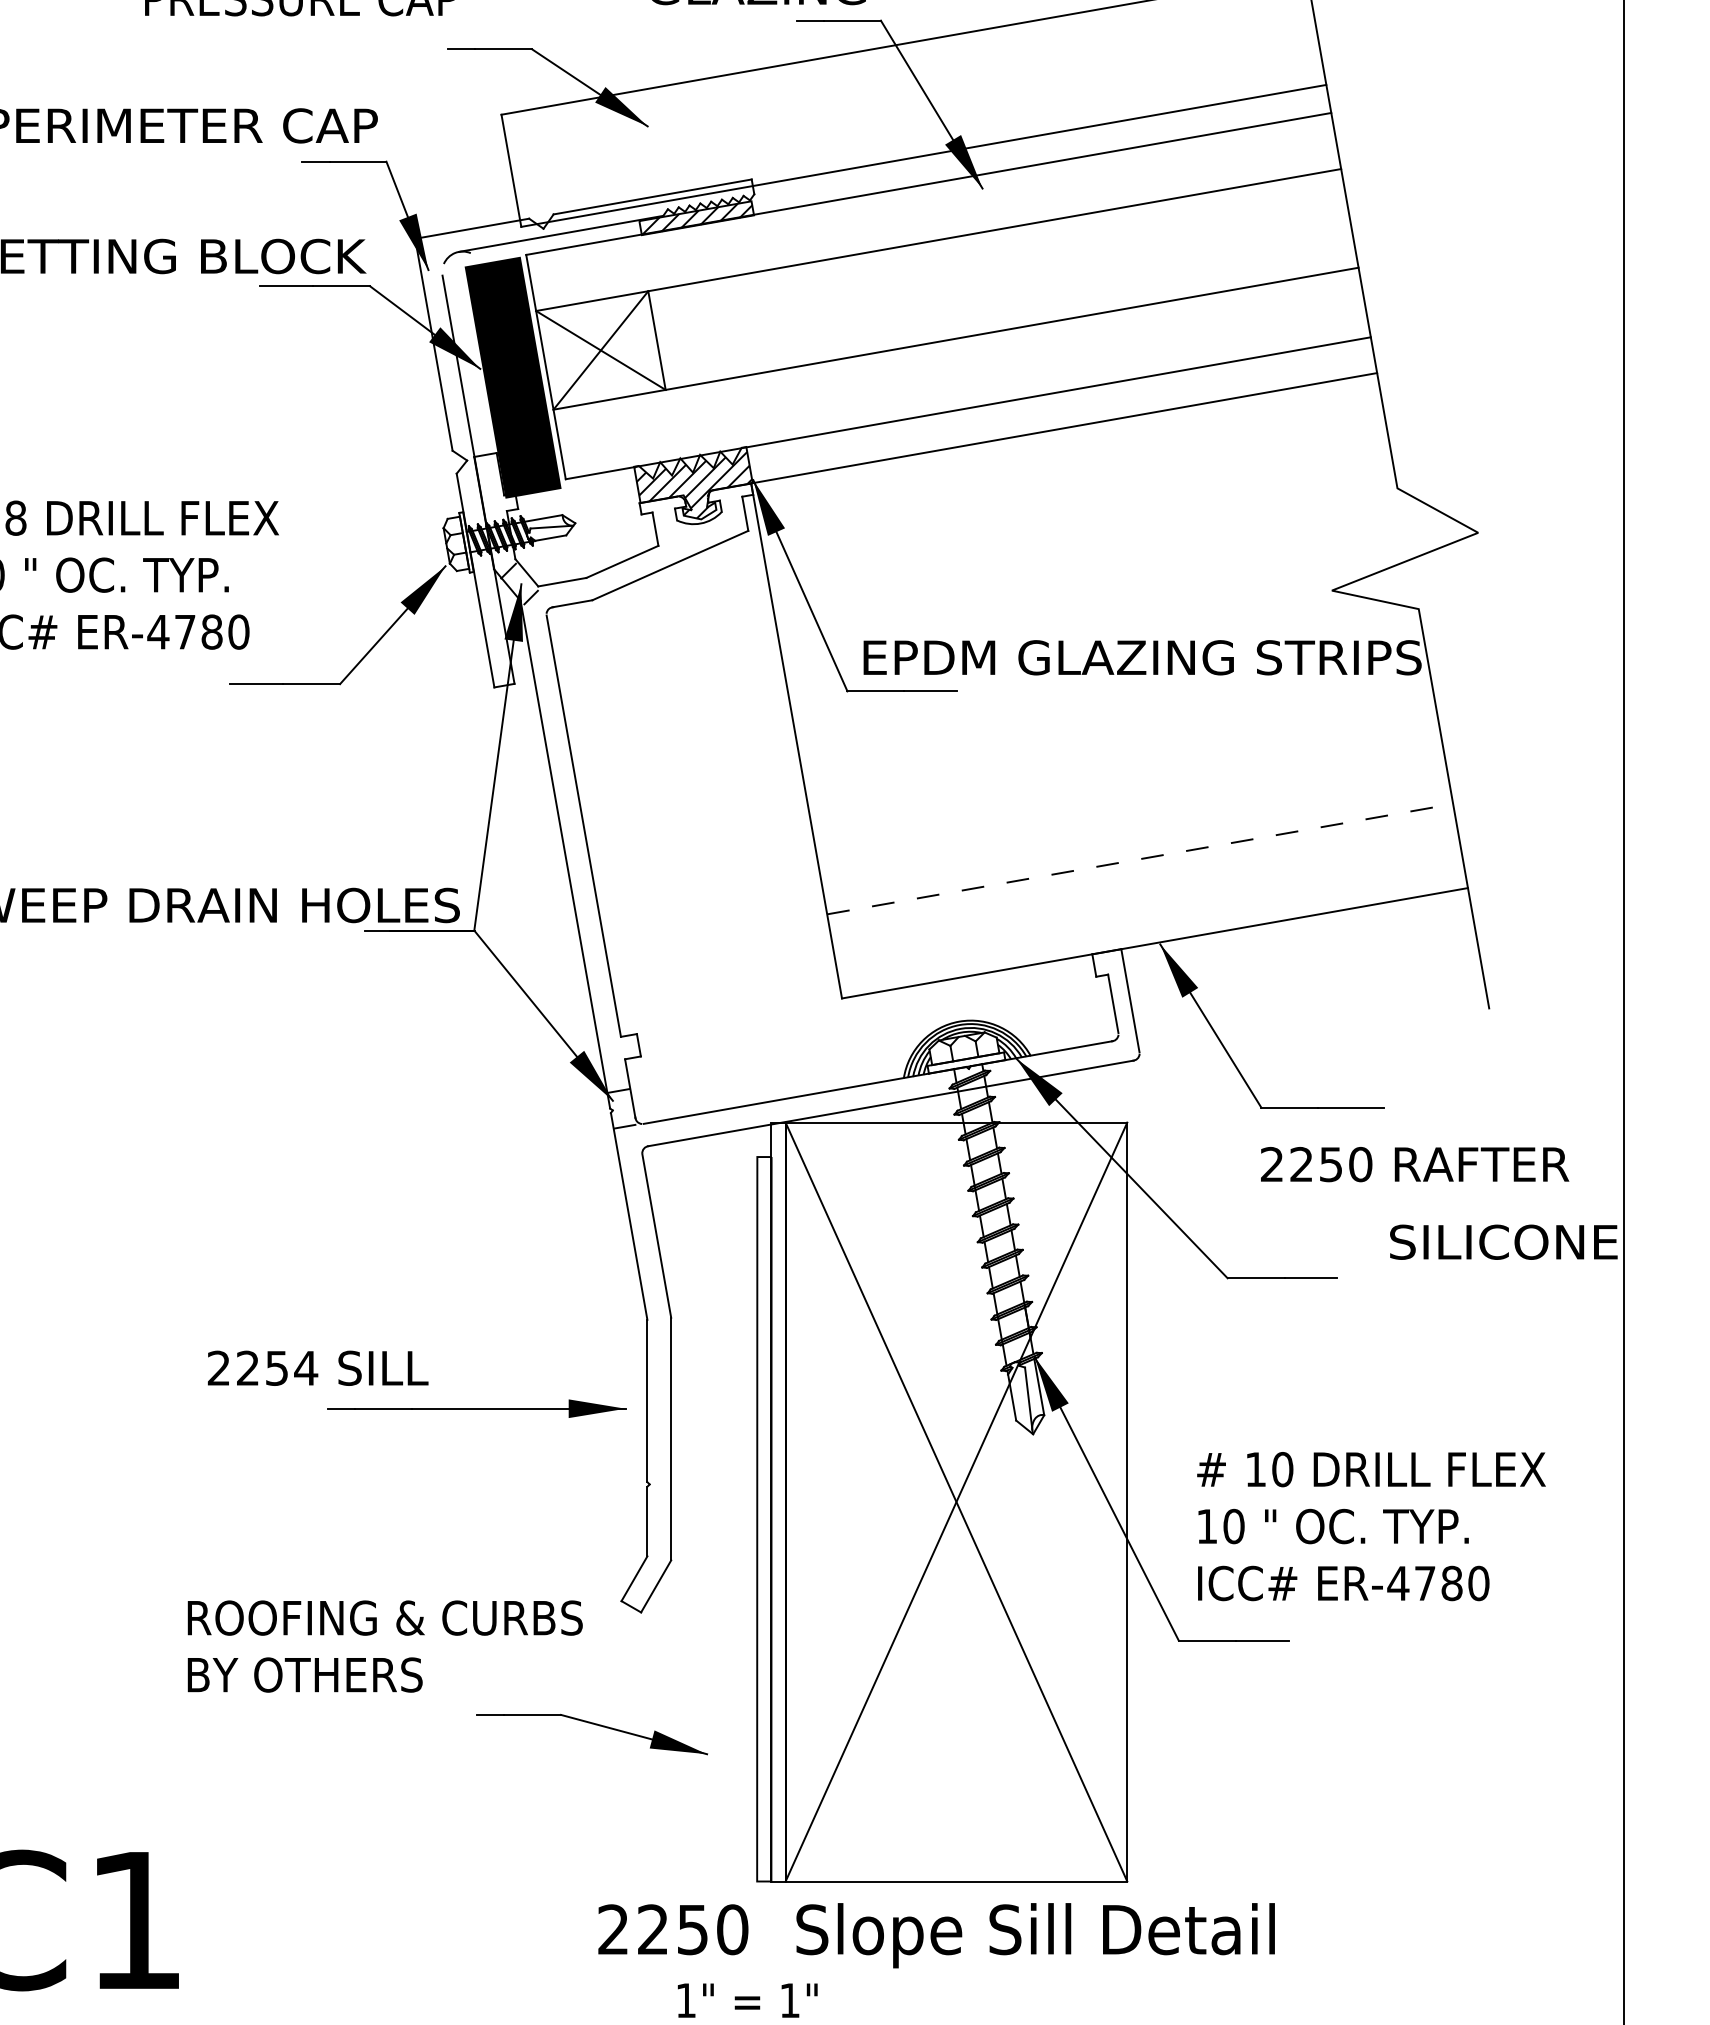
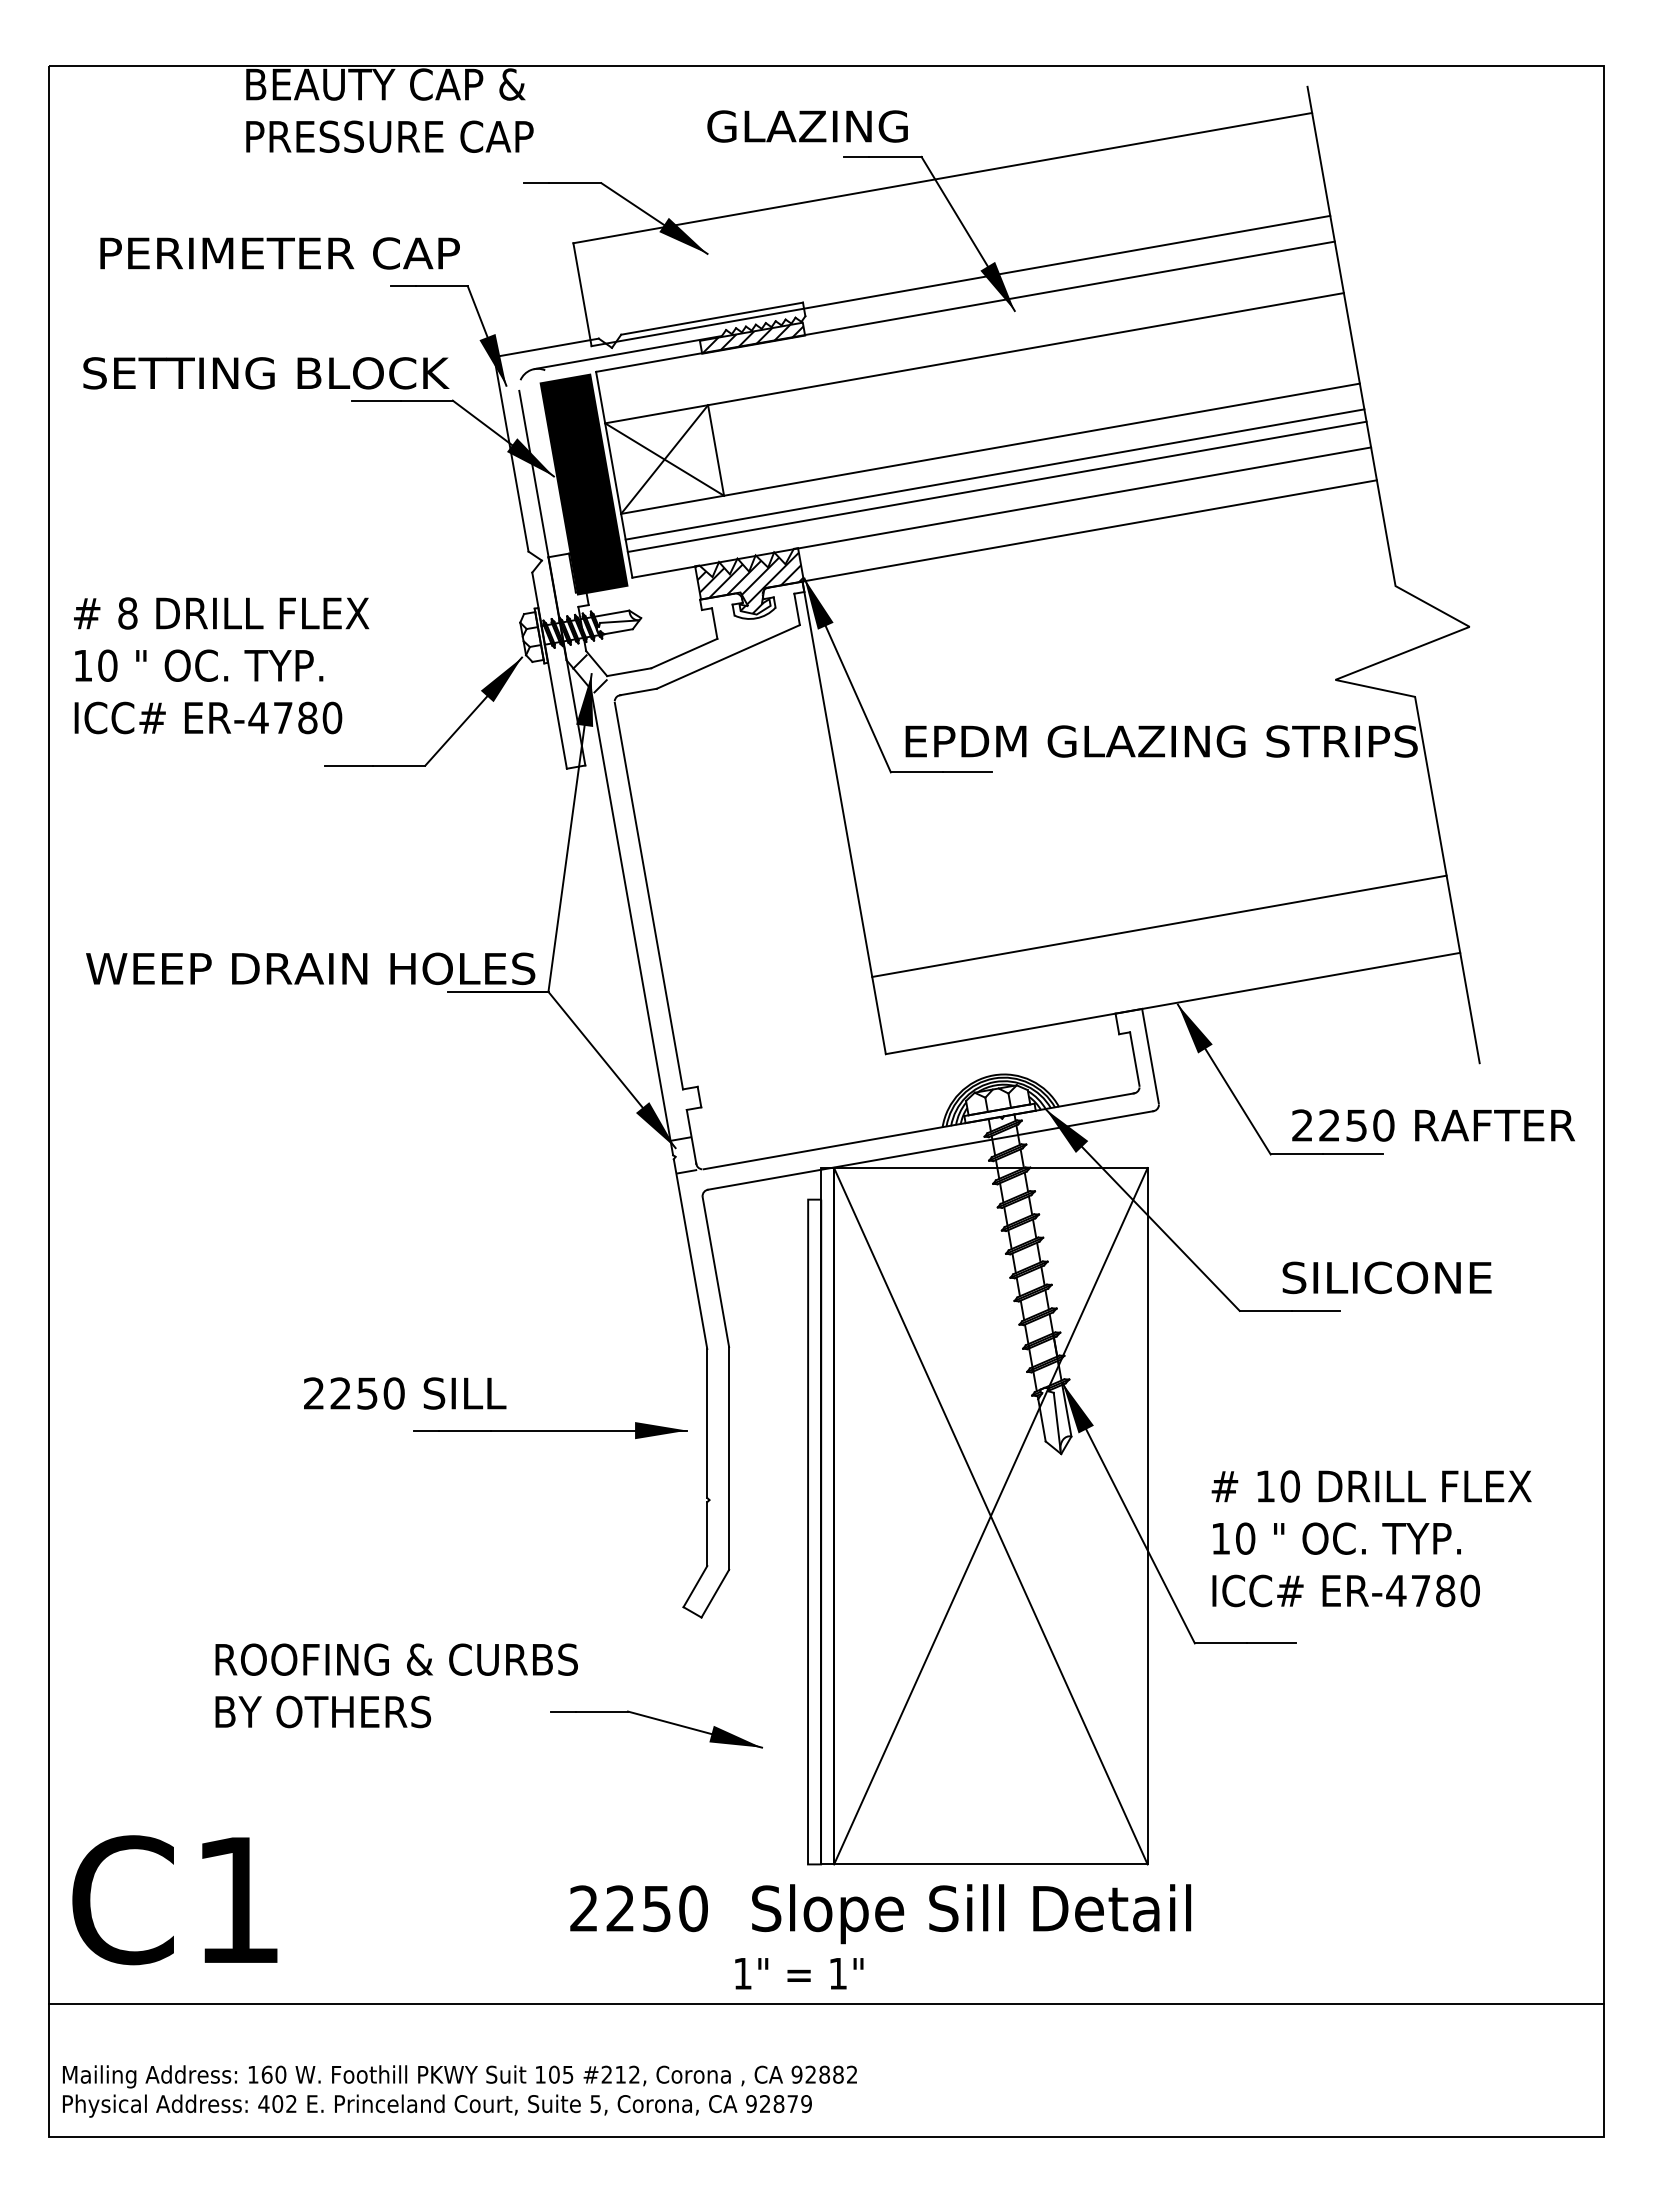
line: (960, 366) -> (994, 474), added
line: (962, 379) -> (996, 486), added
line: (1140, 859) -> (1159, 926), dashed -> solid
text: (1414, 1164) -> (1433, 1125), moved
text: (1503, 1241) -> (1386, 1277), moved
text: (306, 1368) -> (394, 1393), 2254 -> 2250
text: (385, 1646) -> (396, 1685), moved
text: (936, 1936) -> (880, 1914), moved

